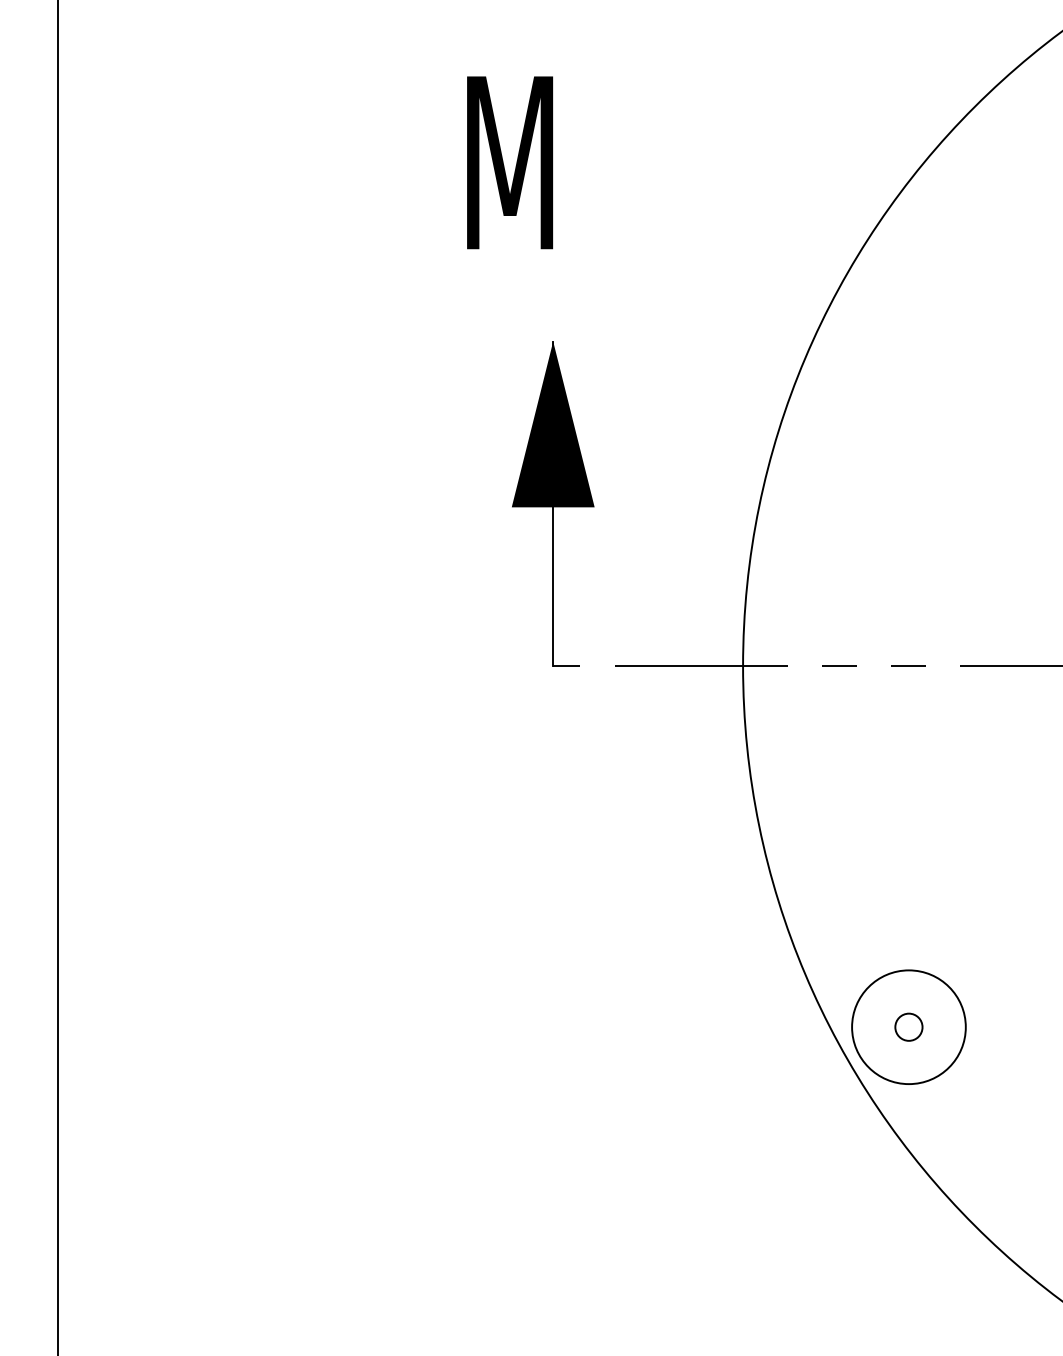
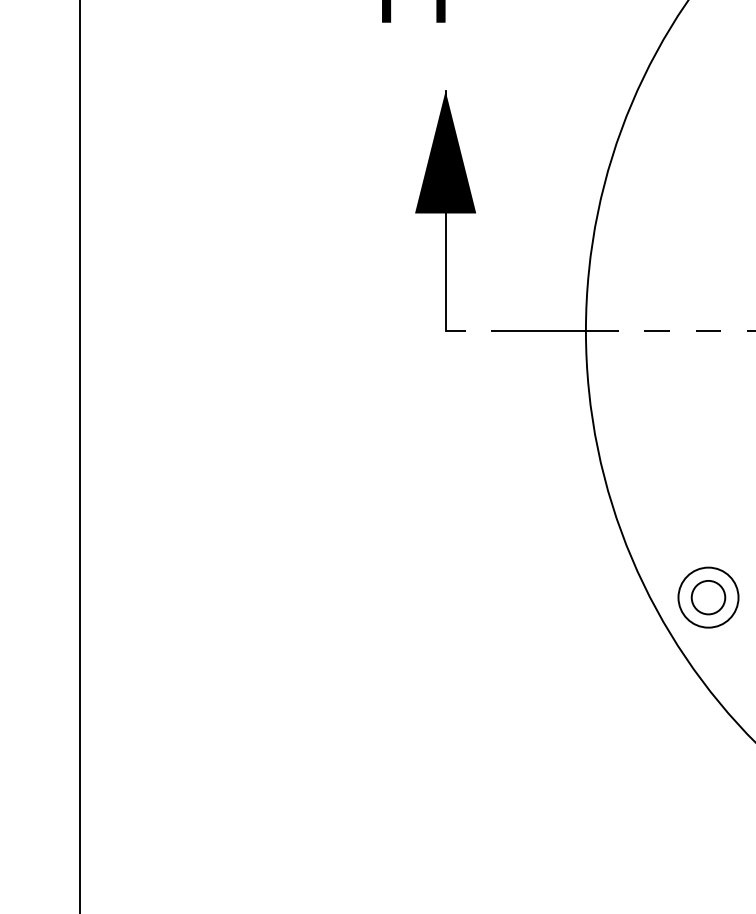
circle: (908, 1026) -> (708, 597), size x0.71
circle: (908, 1026) -> (708, 597), size x1.67

